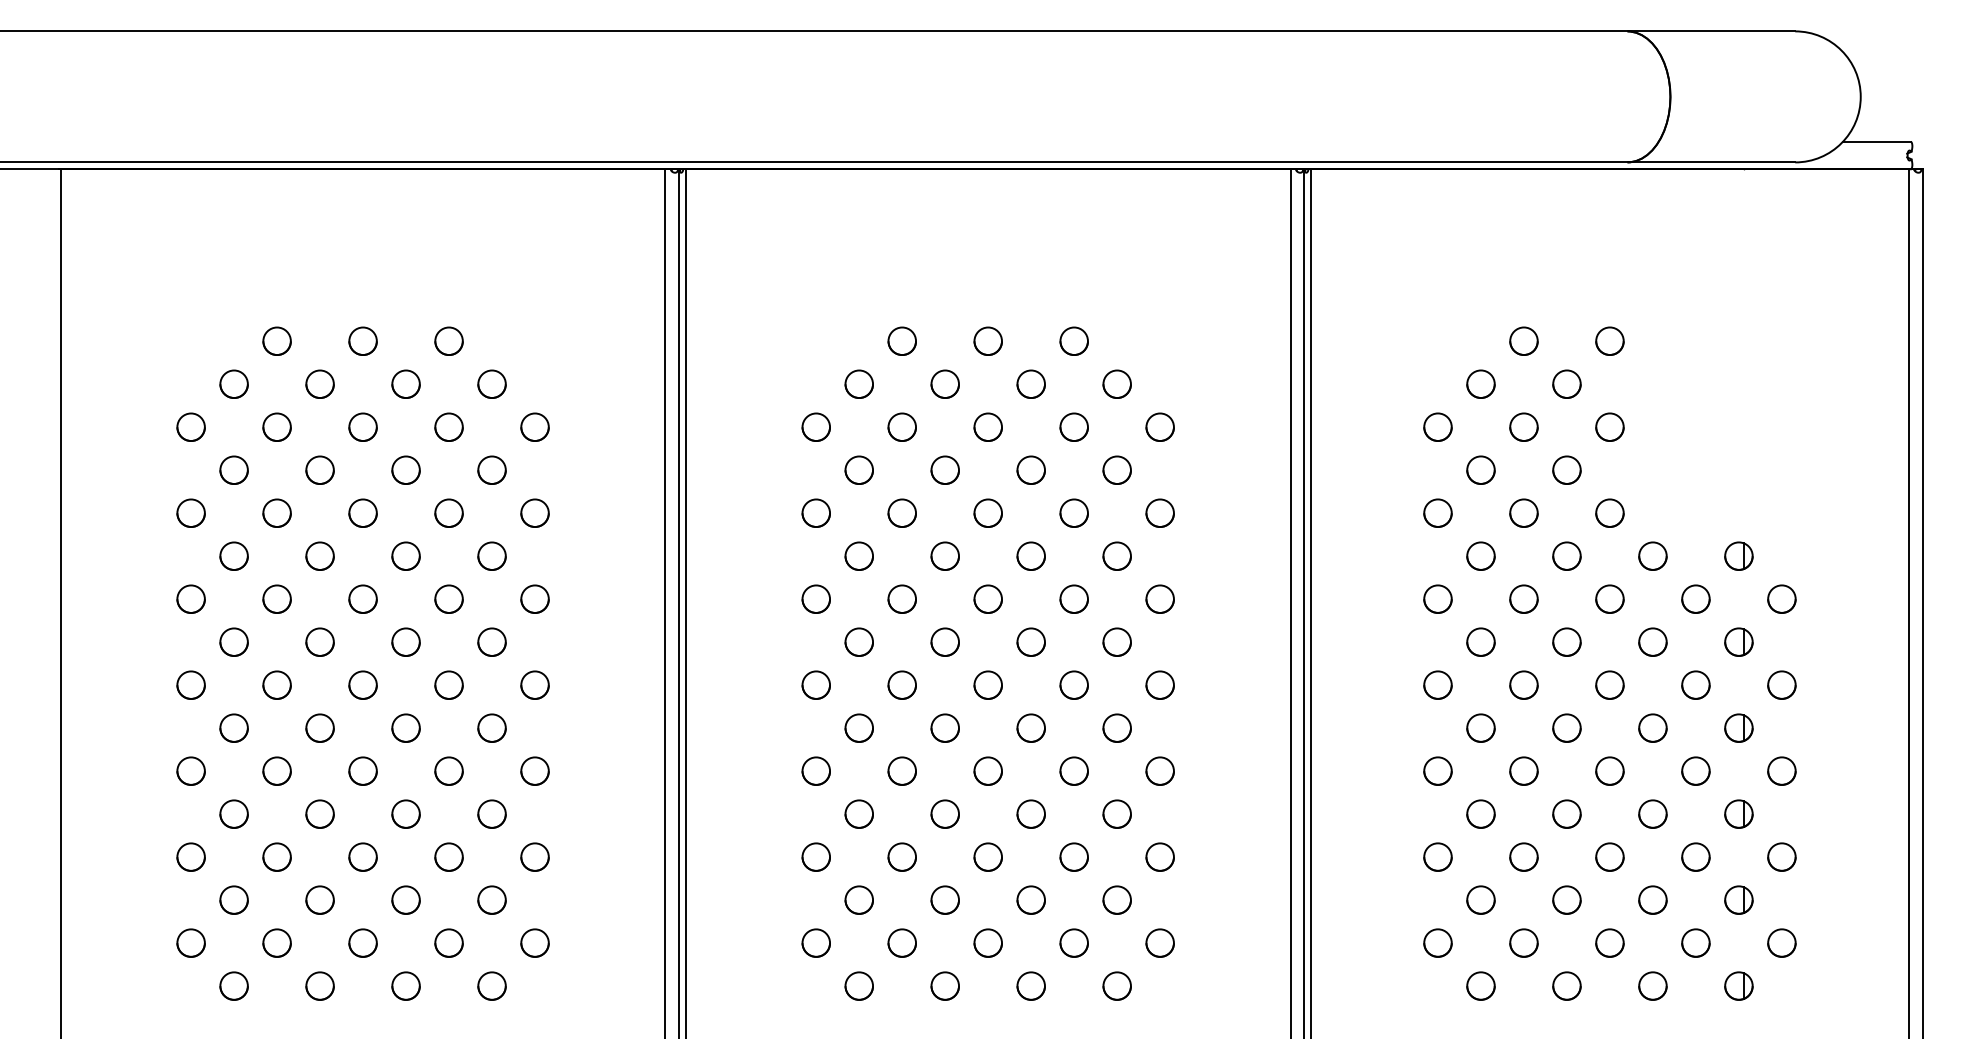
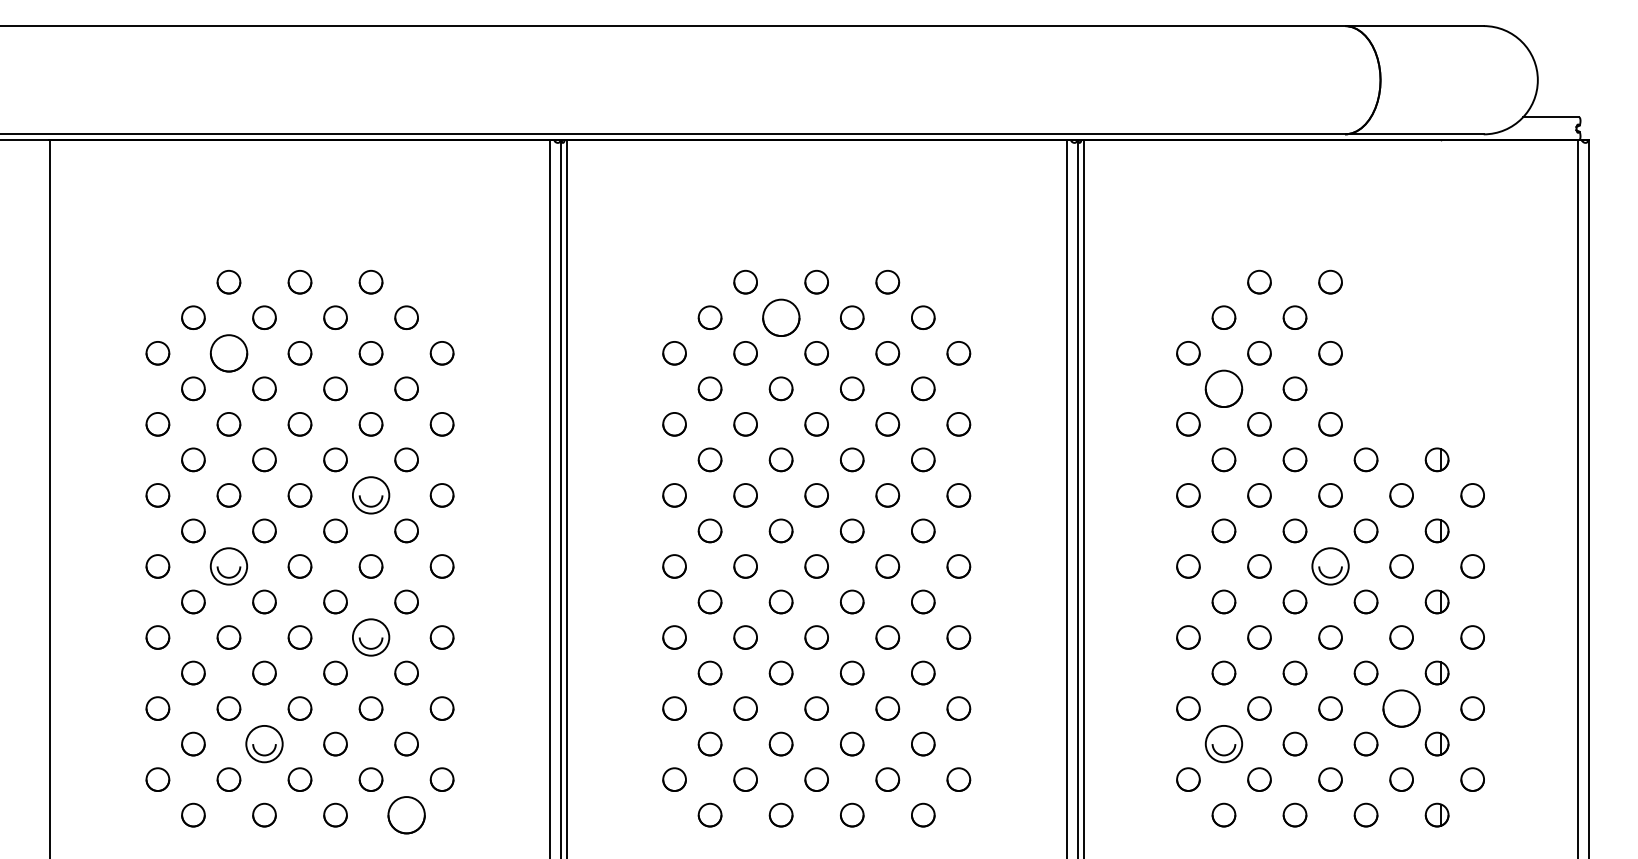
circle: (944, 383) -> (780, 317), size x1.6
circle: (276, 426) -> (228, 352), size x1.6
circle: (1480, 469) -> (1223, 388), size x1.6
circle: (448, 598) -> (370, 494), size x1.6
circle: (276, 684) -> (228, 565), size x1.6
circle: (1609, 684) -> (1330, 565), size x1.6
circle: (448, 770) -> (370, 636), size x1.6
circle: (1695, 856) -> (1401, 708), size x1.6
circle: (319, 899) -> (264, 743), size x1.6
circle: (1480, 899) -> (1223, 743), size x1.6
circle: (491, 985) -> (406, 814), size x1.6

